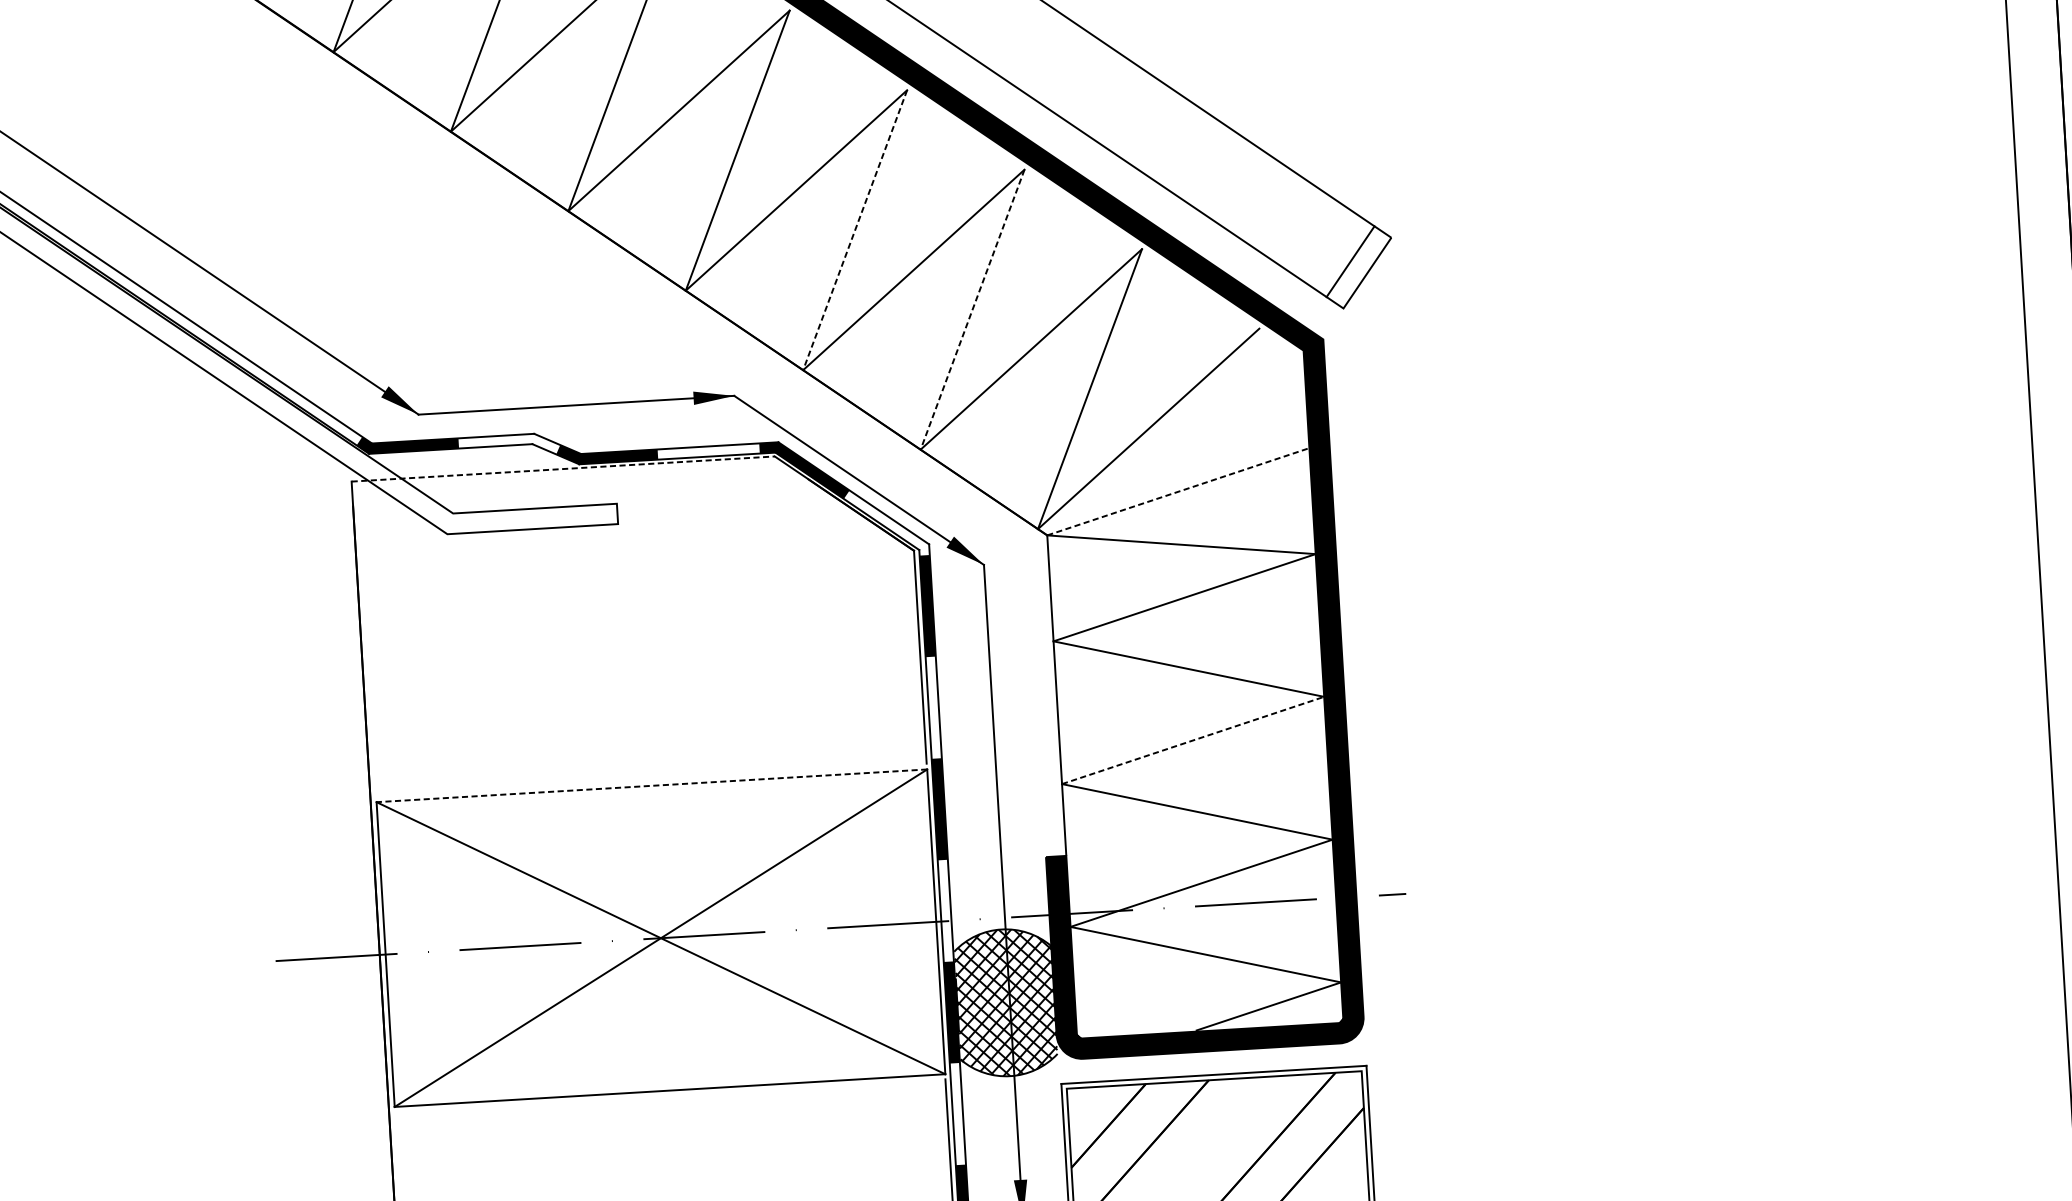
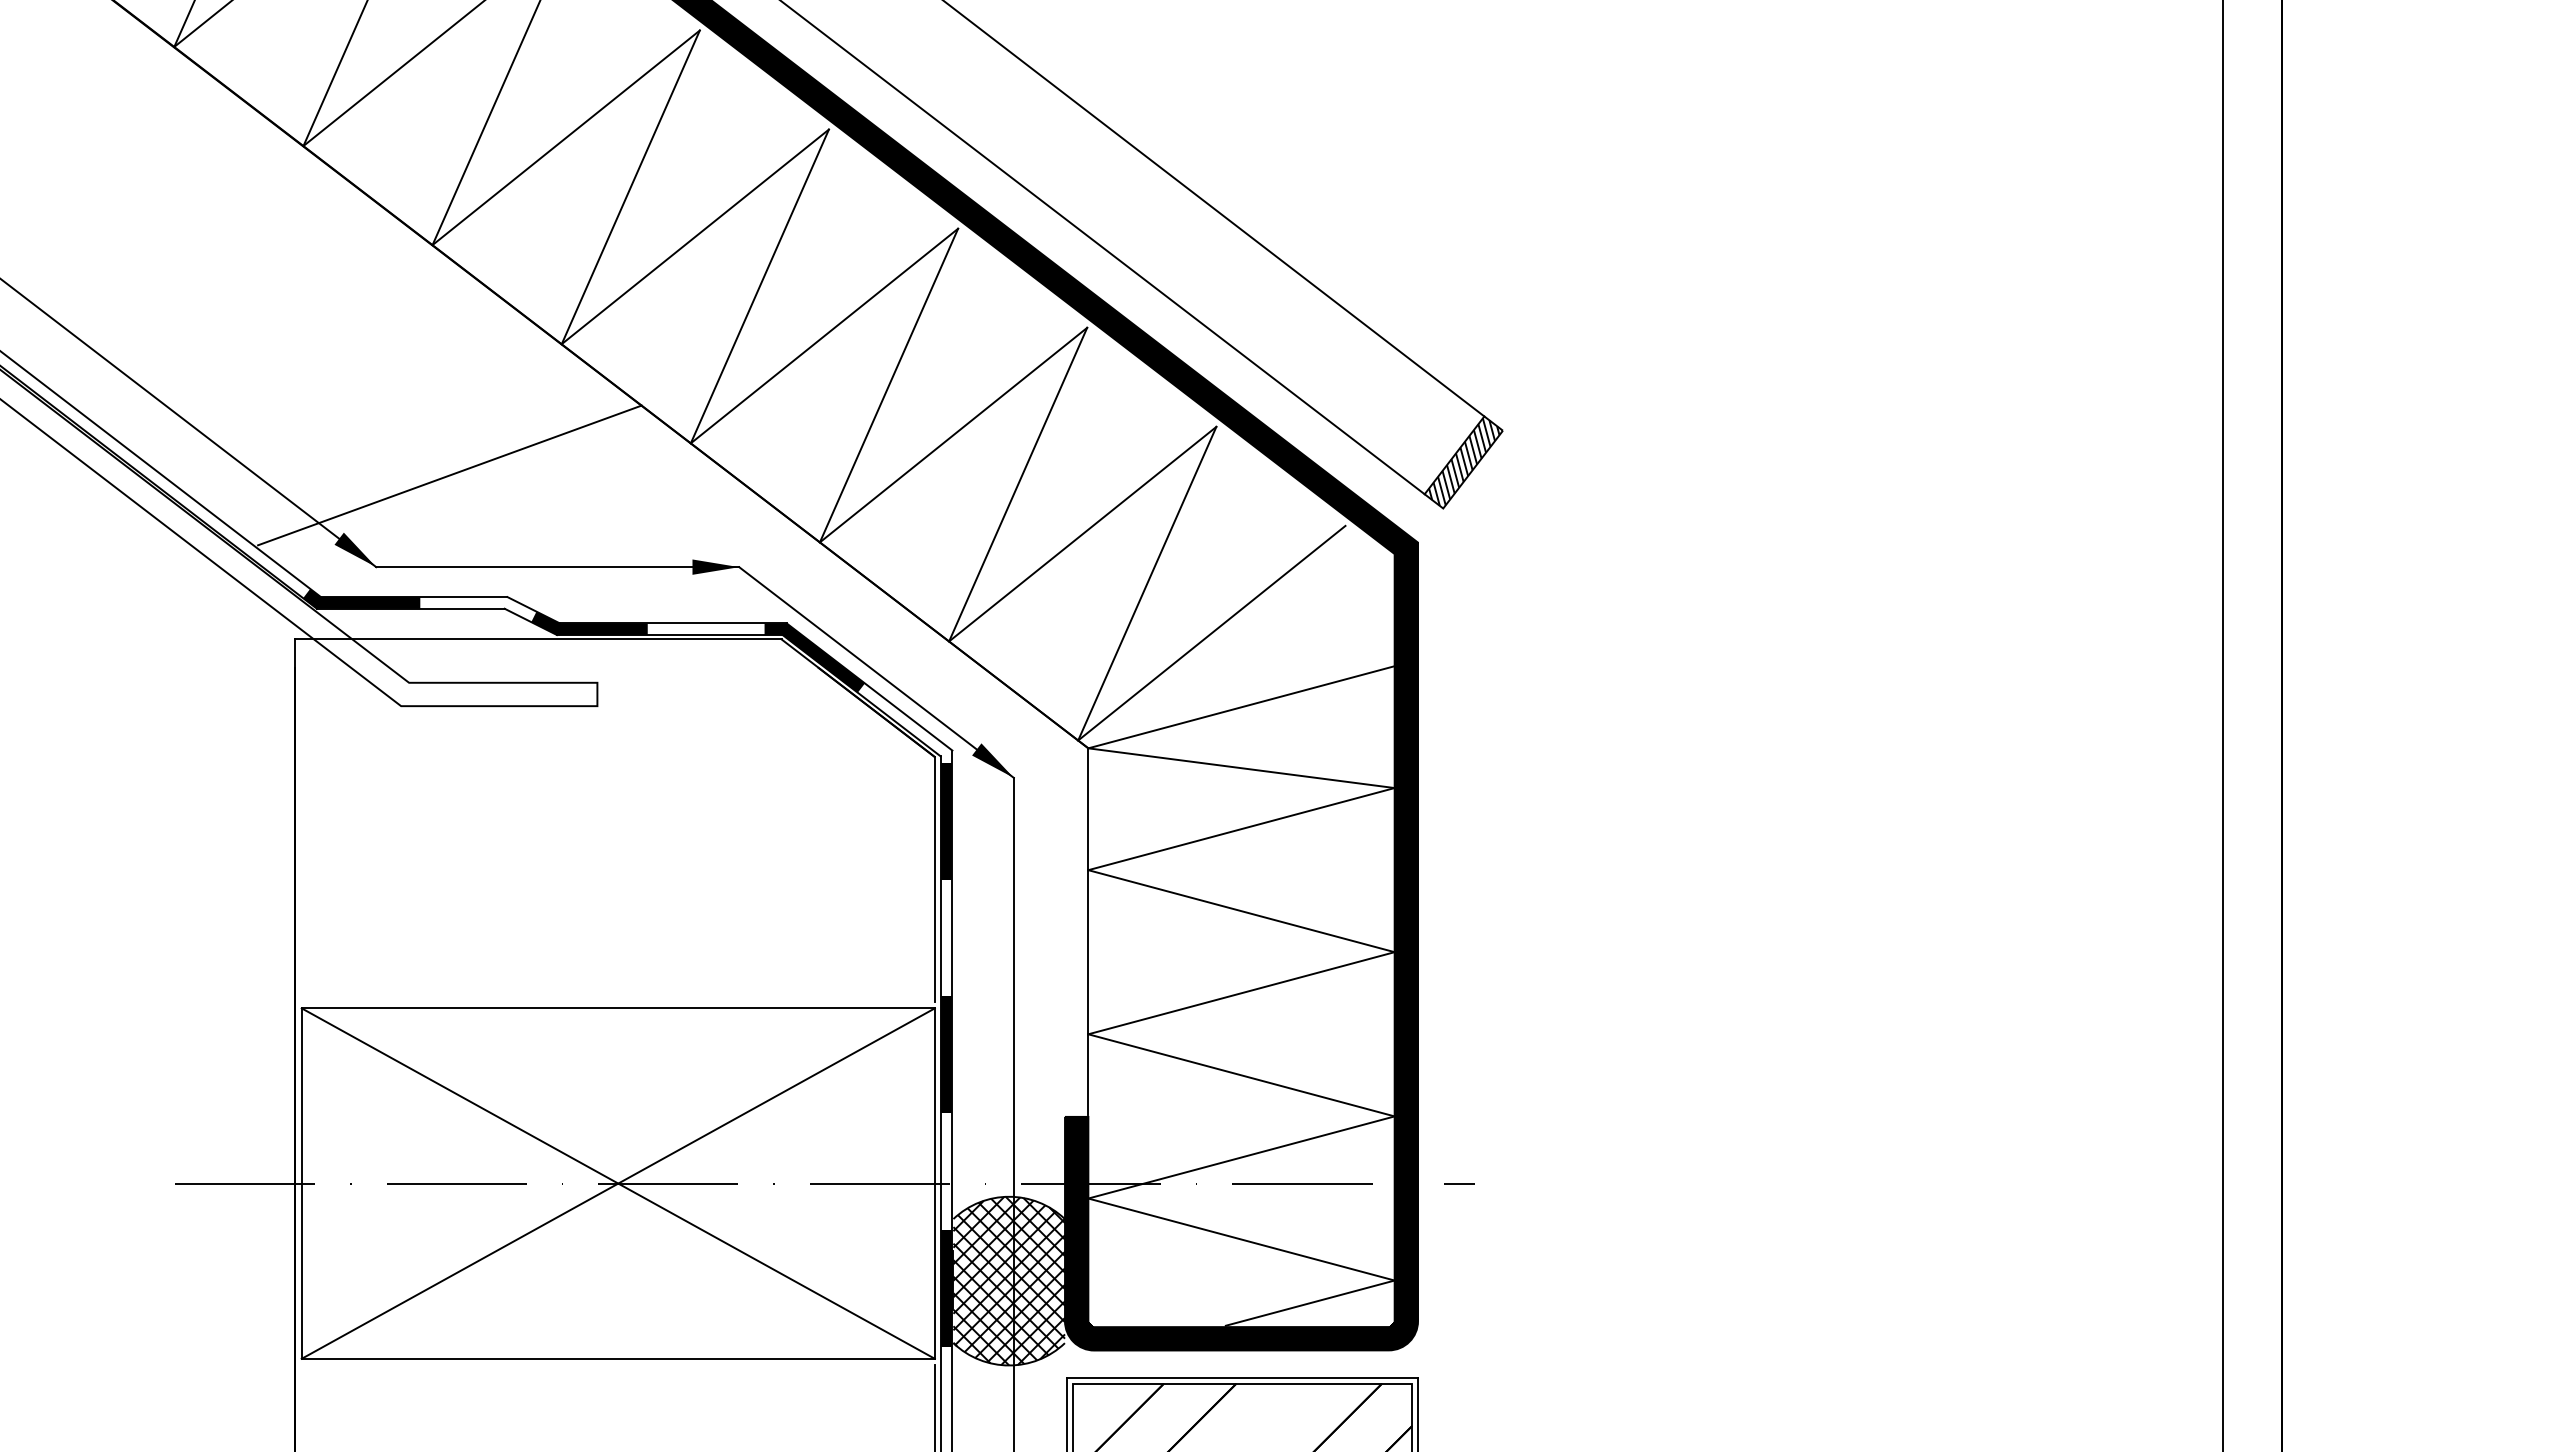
line: (854, 231) -> (888, 386), dashed -> solid
hatch: (1359, 266) -> (1464, 461), added
line: (972, 310) -> (1017, 485), dashed -> solid
line: (477, 331) -> (449, 475), added
line: (563, 469) -> (538, 639), dashed -> solid
line: (1178, 491) -> (1241, 707), dashed -> solid
line: (1193, 740) -> (1241, 993), dashed -> solid
line: (652, 785) -> (618, 1008), dashed -> solid

